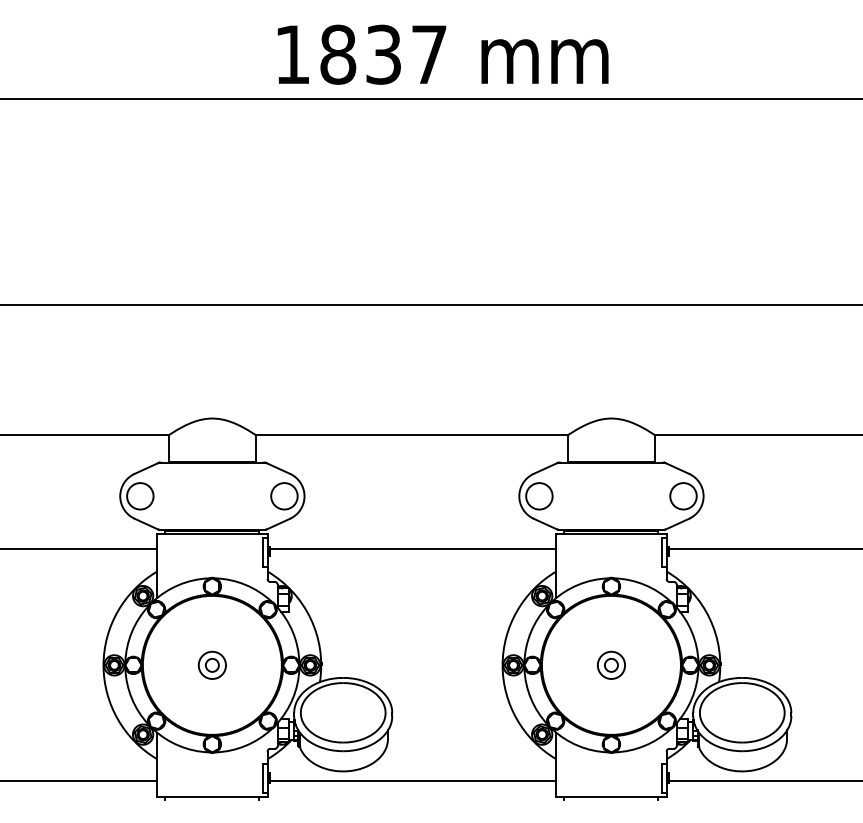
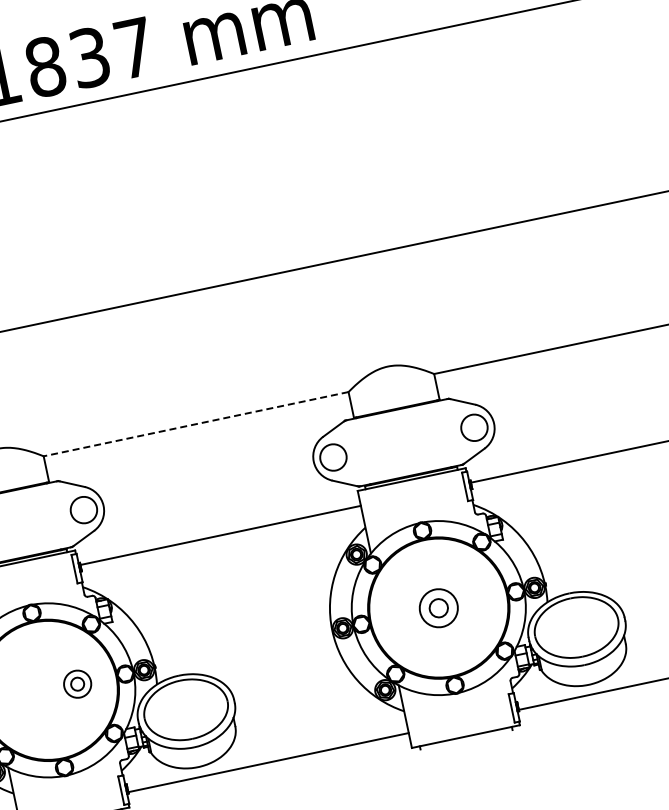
line: (411, 435) -> (195, 424), solid -> dashed
part: (211, 664) -> (76, 683), moved
part: (611, 664) -> (438, 607), size x1.4

